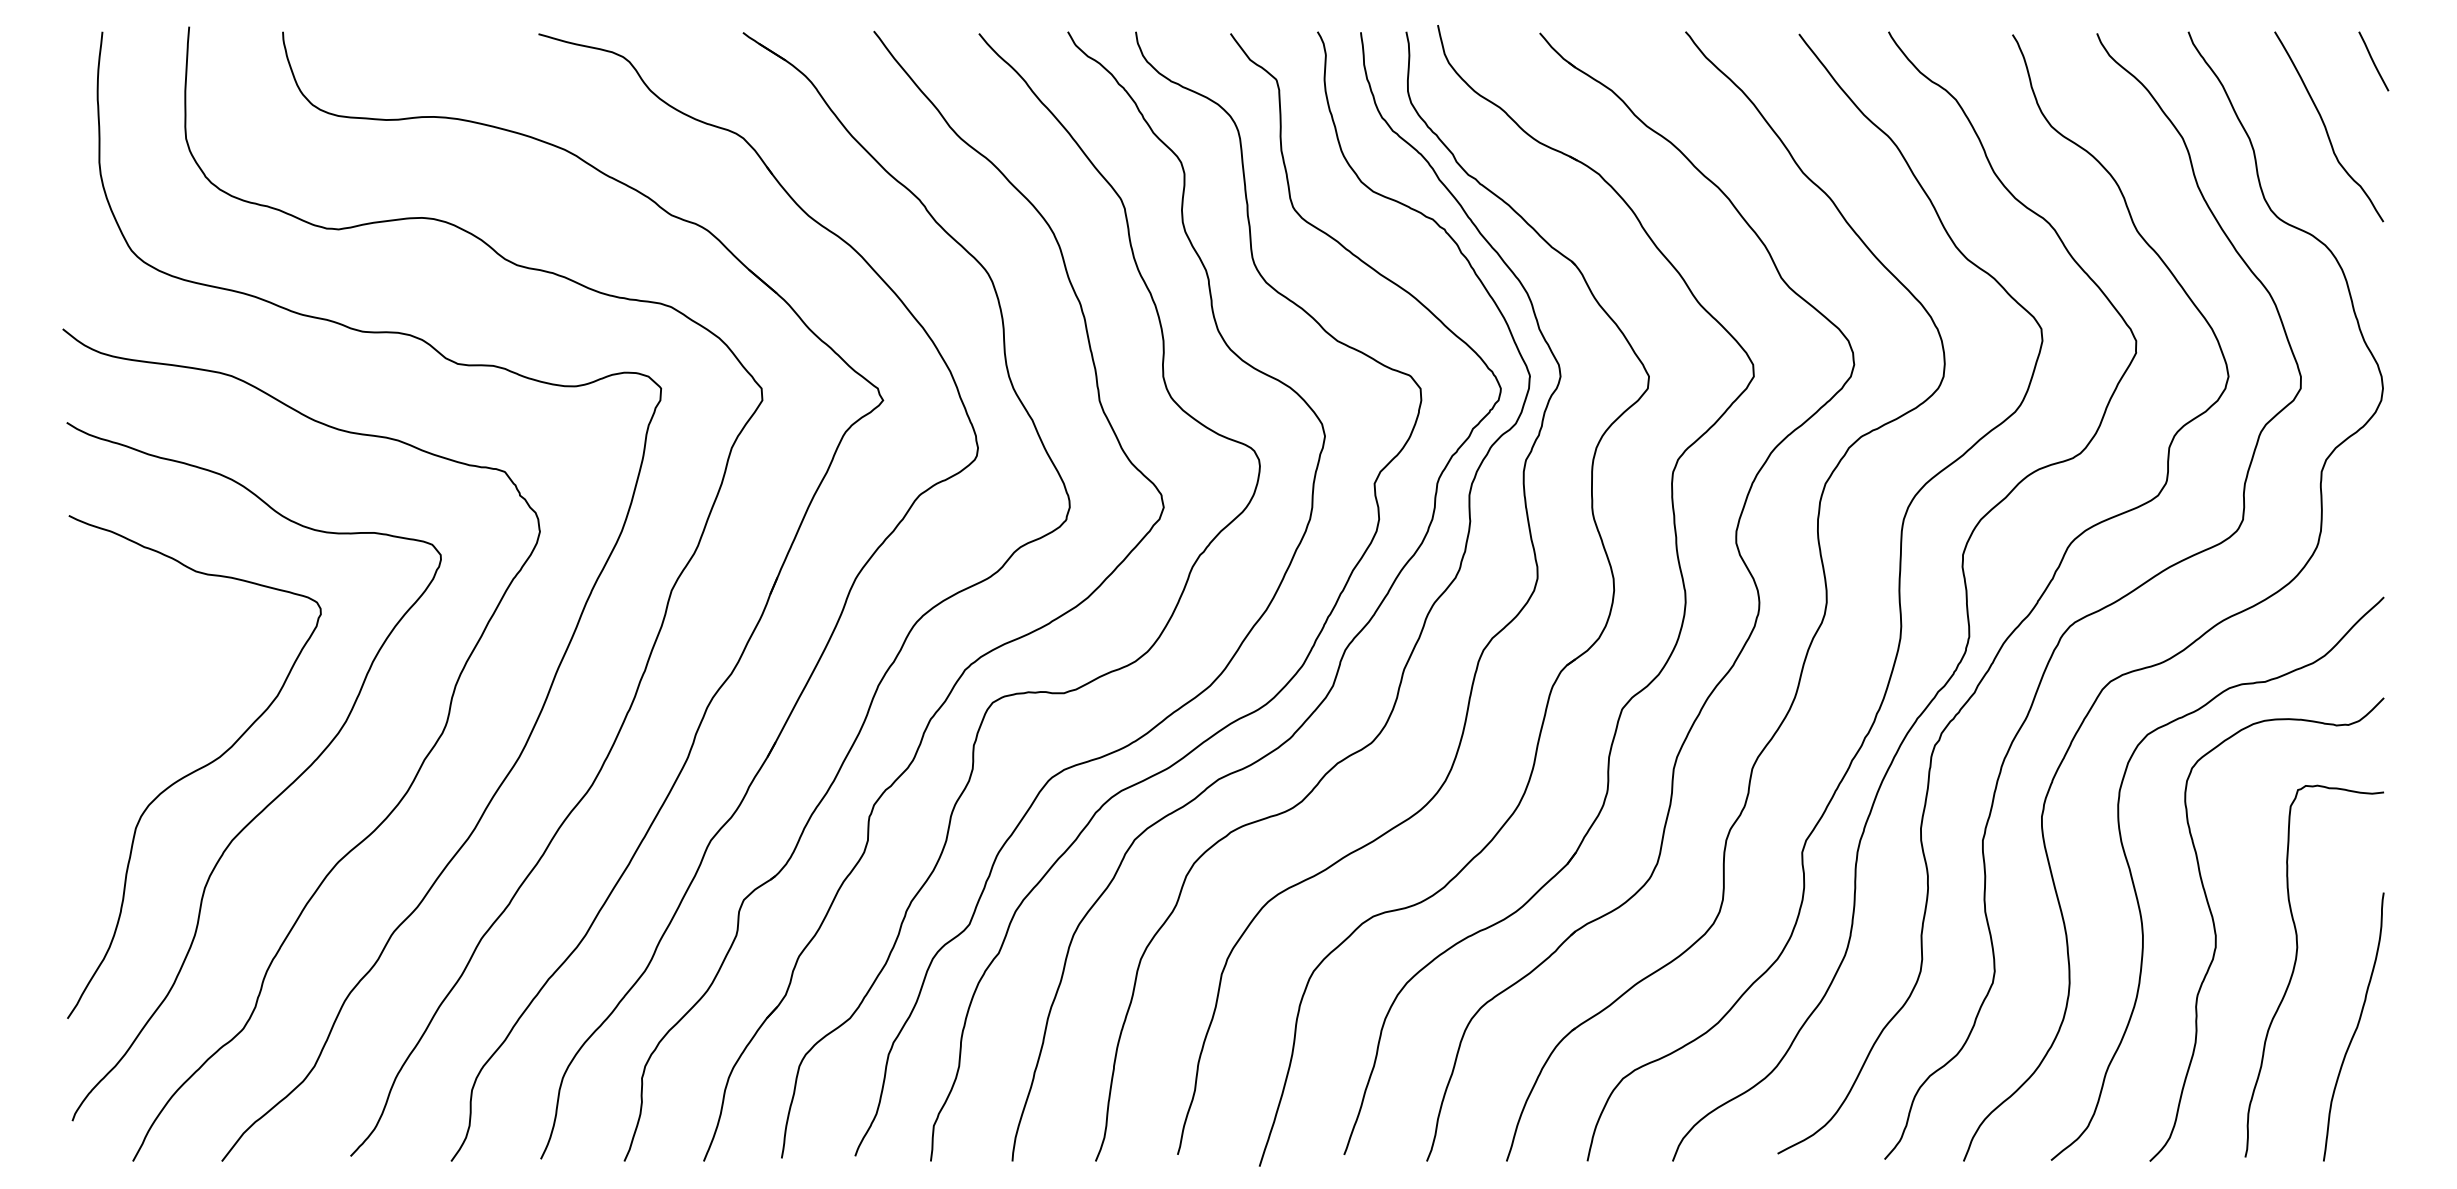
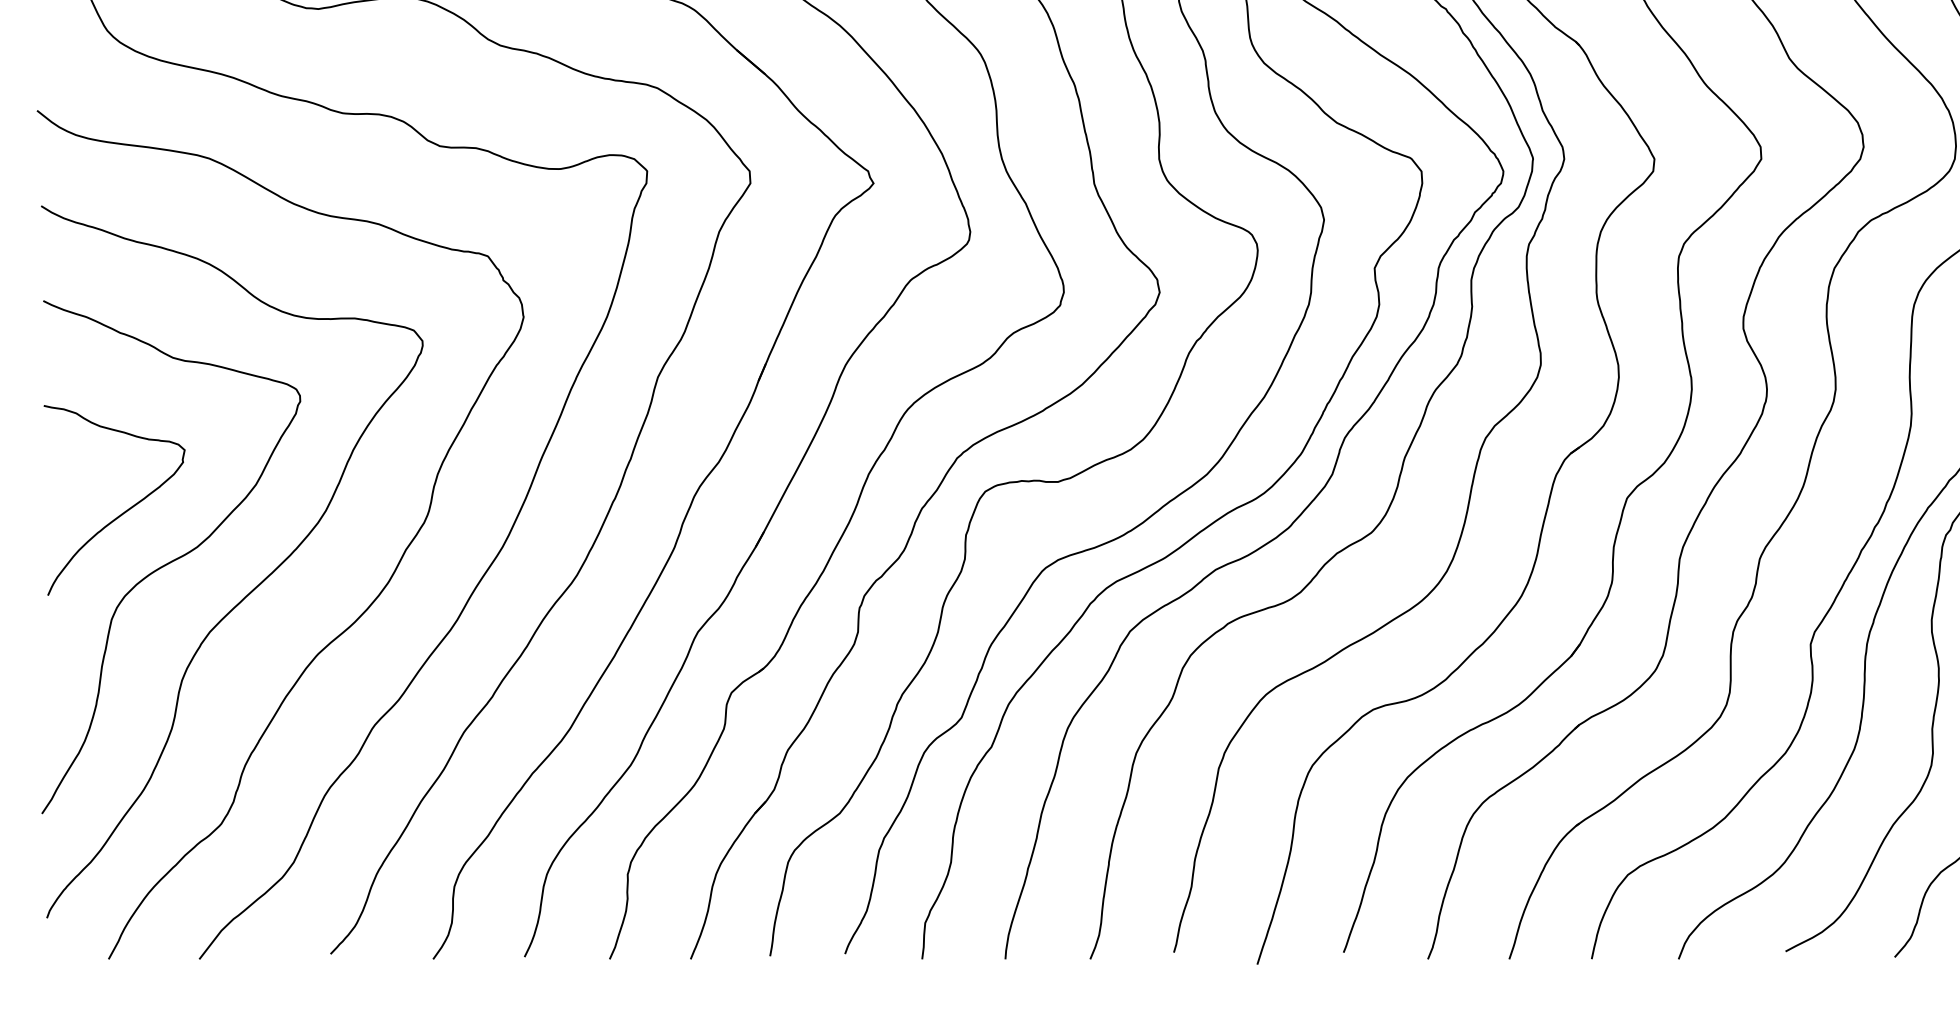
curve: (147, 722) -> (123, 511), added

